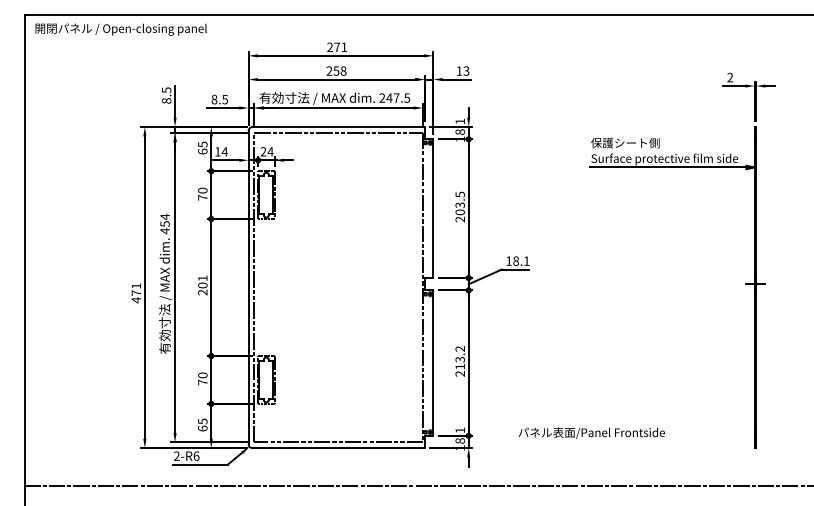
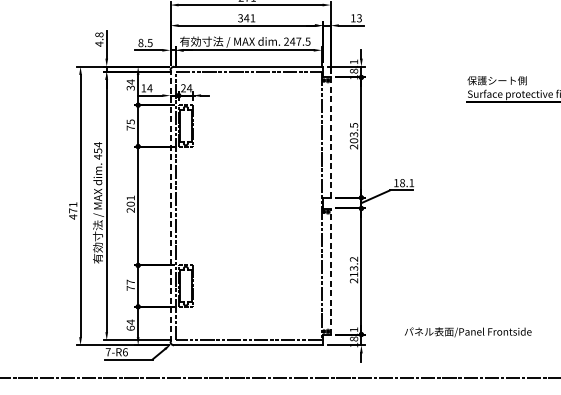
text: (336, 70) -> (246, 17), 258 -> 341
text: (166, 95) -> (99, 39), 8.5 -> 4.8
text: (202, 147) -> (130, 84), 65 -> 34
text: (202, 190) -> (130, 121), 70 -> 75
line: (433, 208) -> (330, 137), solid -> dashed
line: (248, 287) -> (170, 205), solid -> dashed
line: (433, 363) -> (330, 271), solid -> dashed
text: (202, 375) -> (130, 282), 70 -> 77
text: (202, 421) -> (130, 322), 65 -> 64
text: (176, 455) -> (107, 351), 2-R6 -> 7-R6

